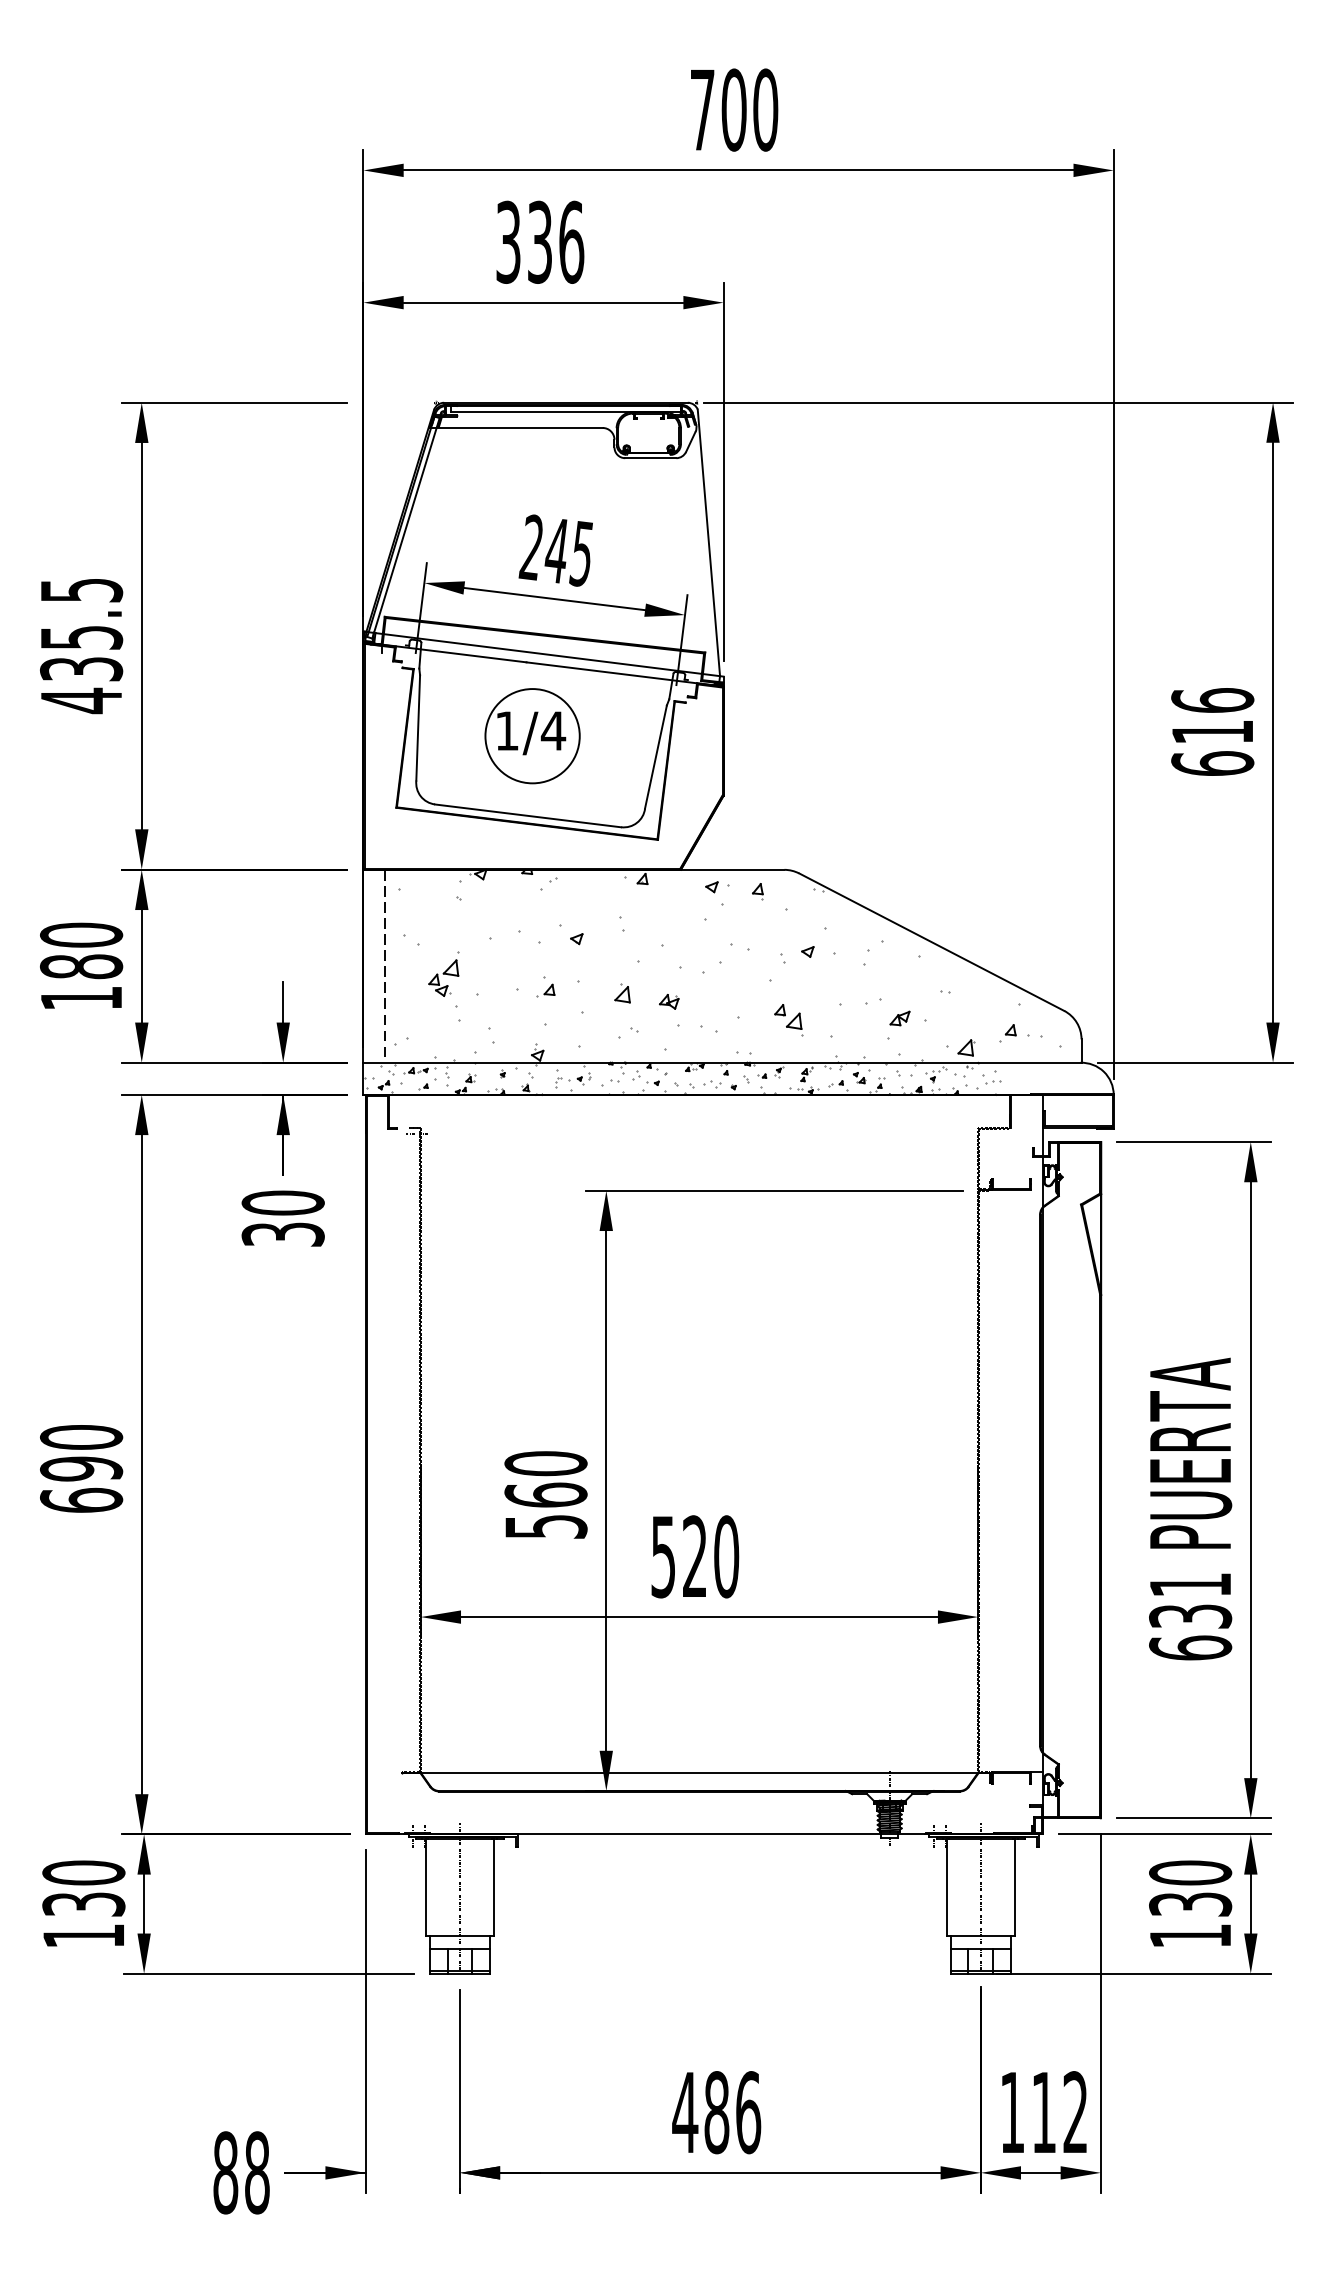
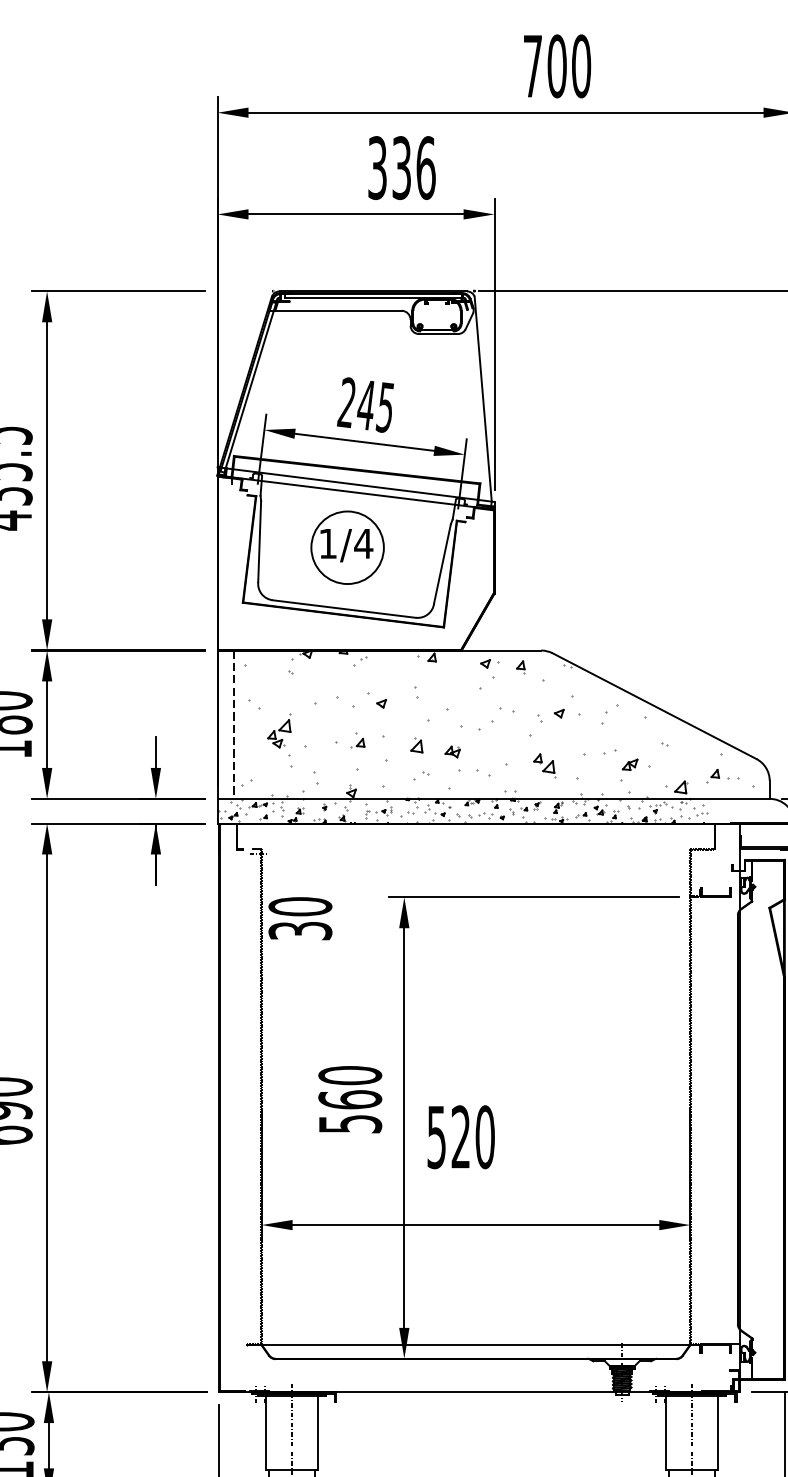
text: (734, 109) -> (557, 65), moved
text: (540, 241) -> (402, 167), moved
text: (282, 1218) -> (299, 918), moved
text: (545, 1494) -> (349, 1099), moved
text: (695, 1556) -> (461, 1136), moved

